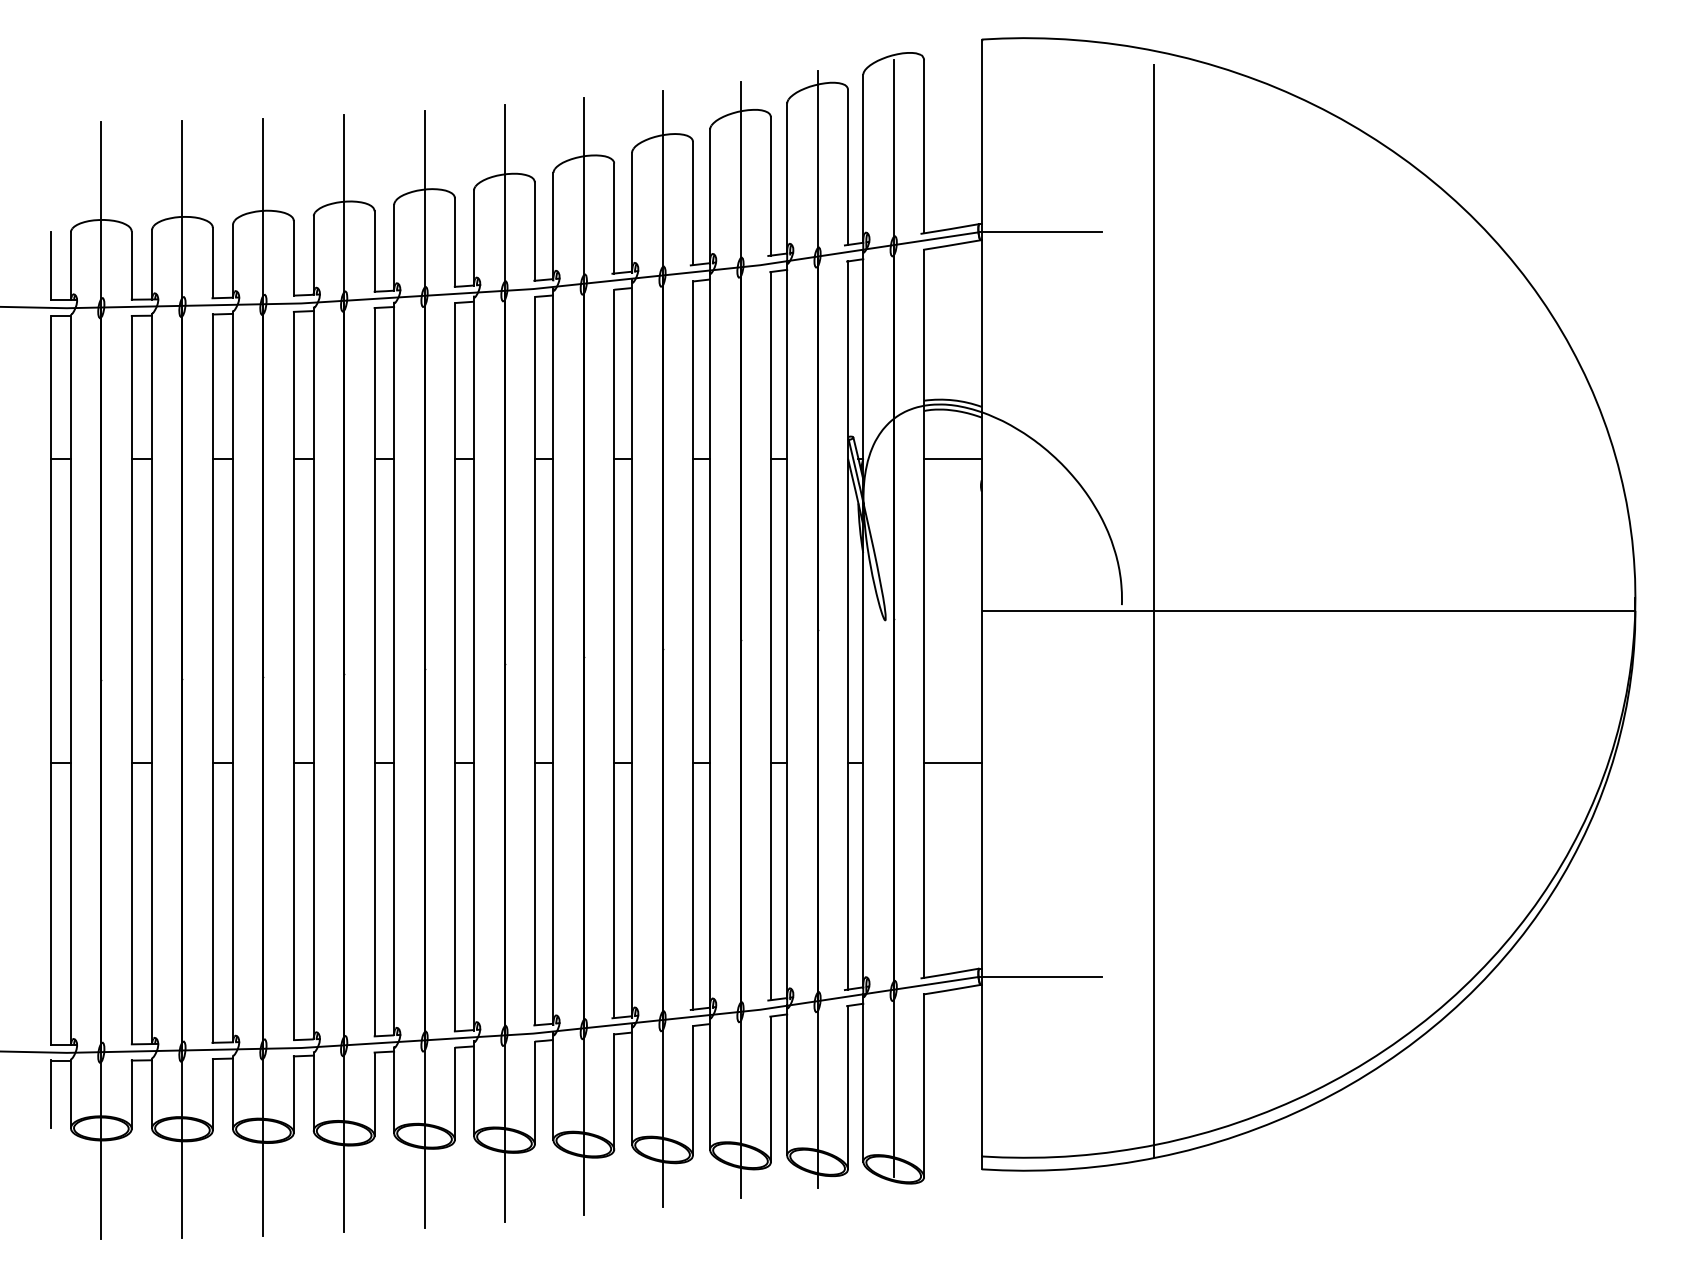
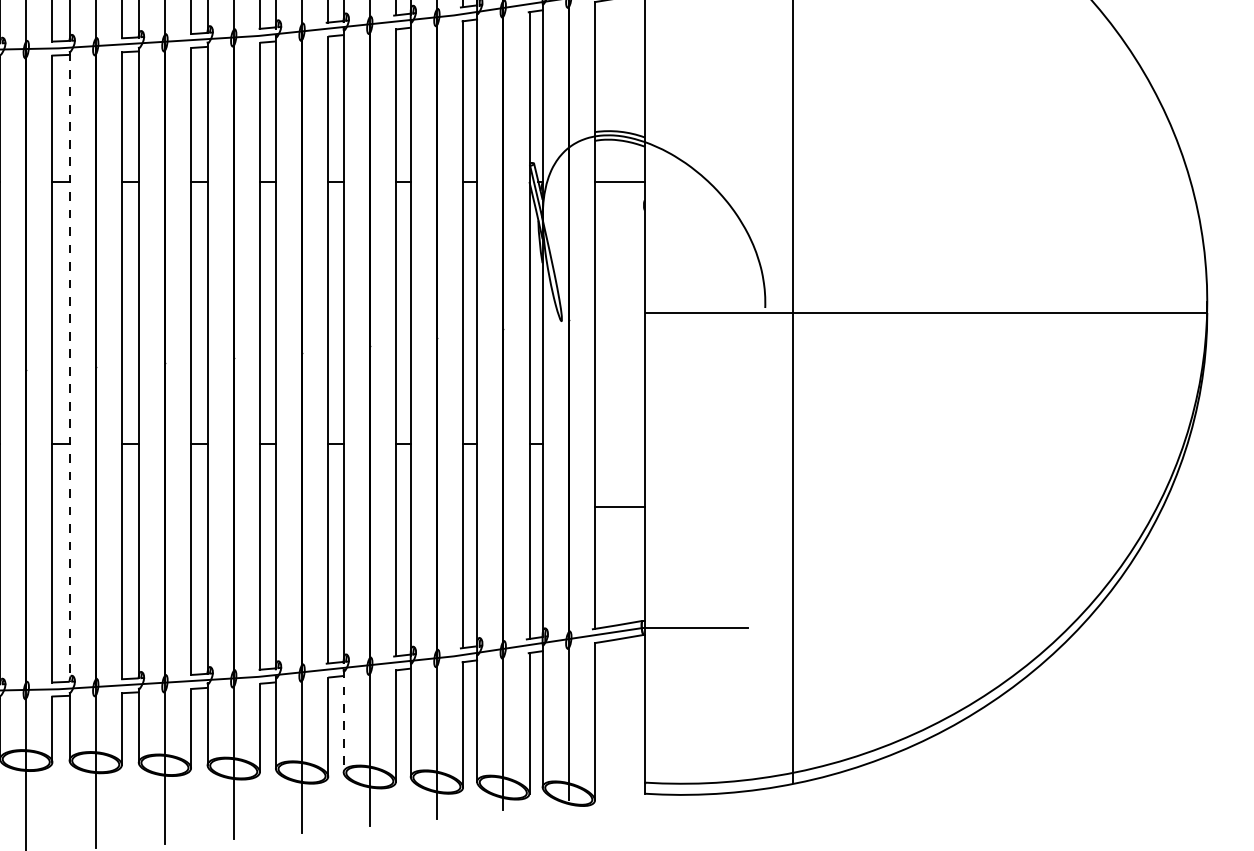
line: (313, 673) -> (69, 366), solid -> dashed
line: (952, 763) -> (619, 507), moved
line: (632, 1085) -> (343, 721), solid -> dashed

